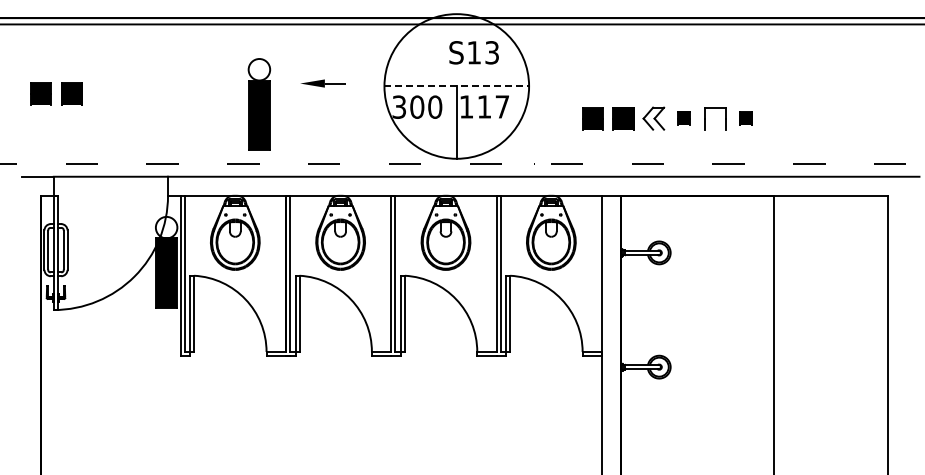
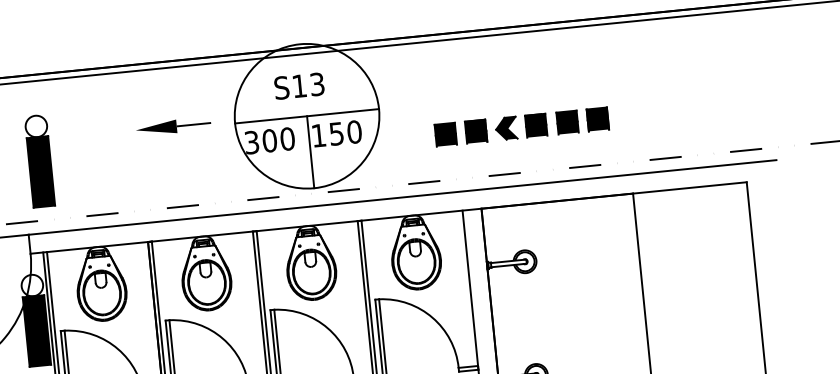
text: (473, 52) -> (298, 85), moved
part: (322, 83) -> (173, 126), size x1.67
line: (457, 86) -> (307, 116), dashed -> solid
part: (259, 104) -> (39, 161), moved
text: (493, 106) -> (345, 132), 117 -> 150
fill: (653, 118) -> (506, 128), added
part: (683, 118) -> (535, 125), size x1.67
fill: (715, 118) -> (567, 122), added
part: (745, 118) -> (597, 119), size x1.67

